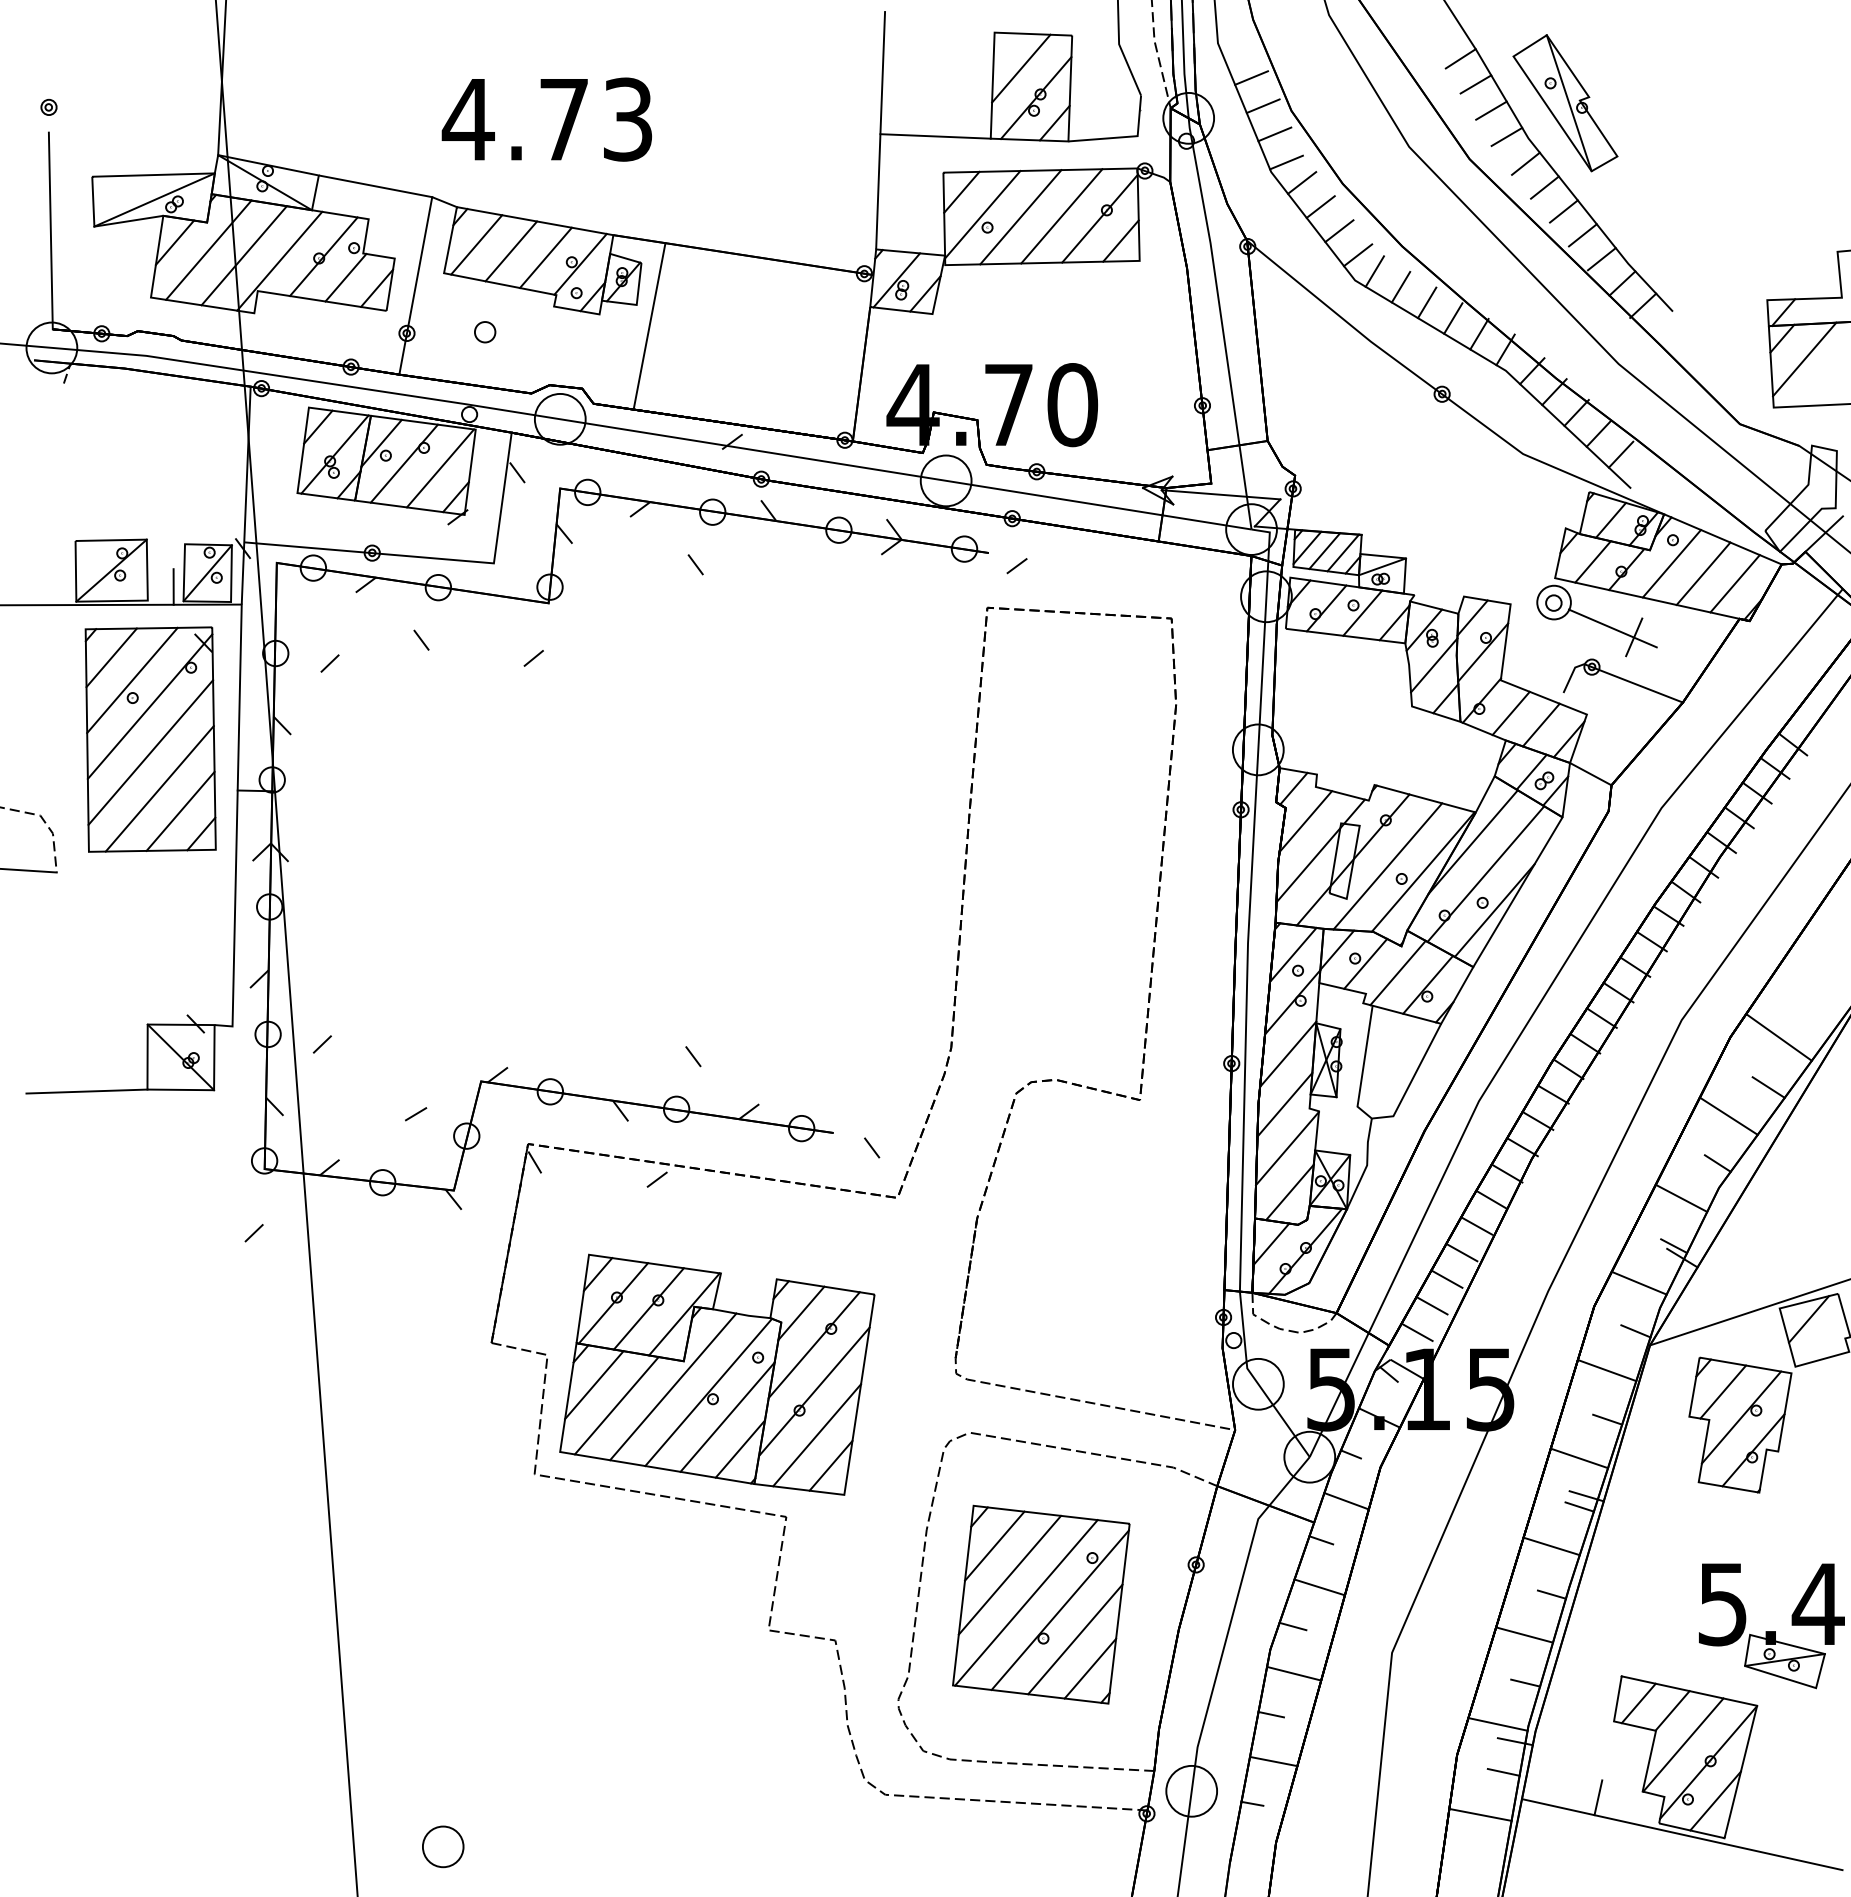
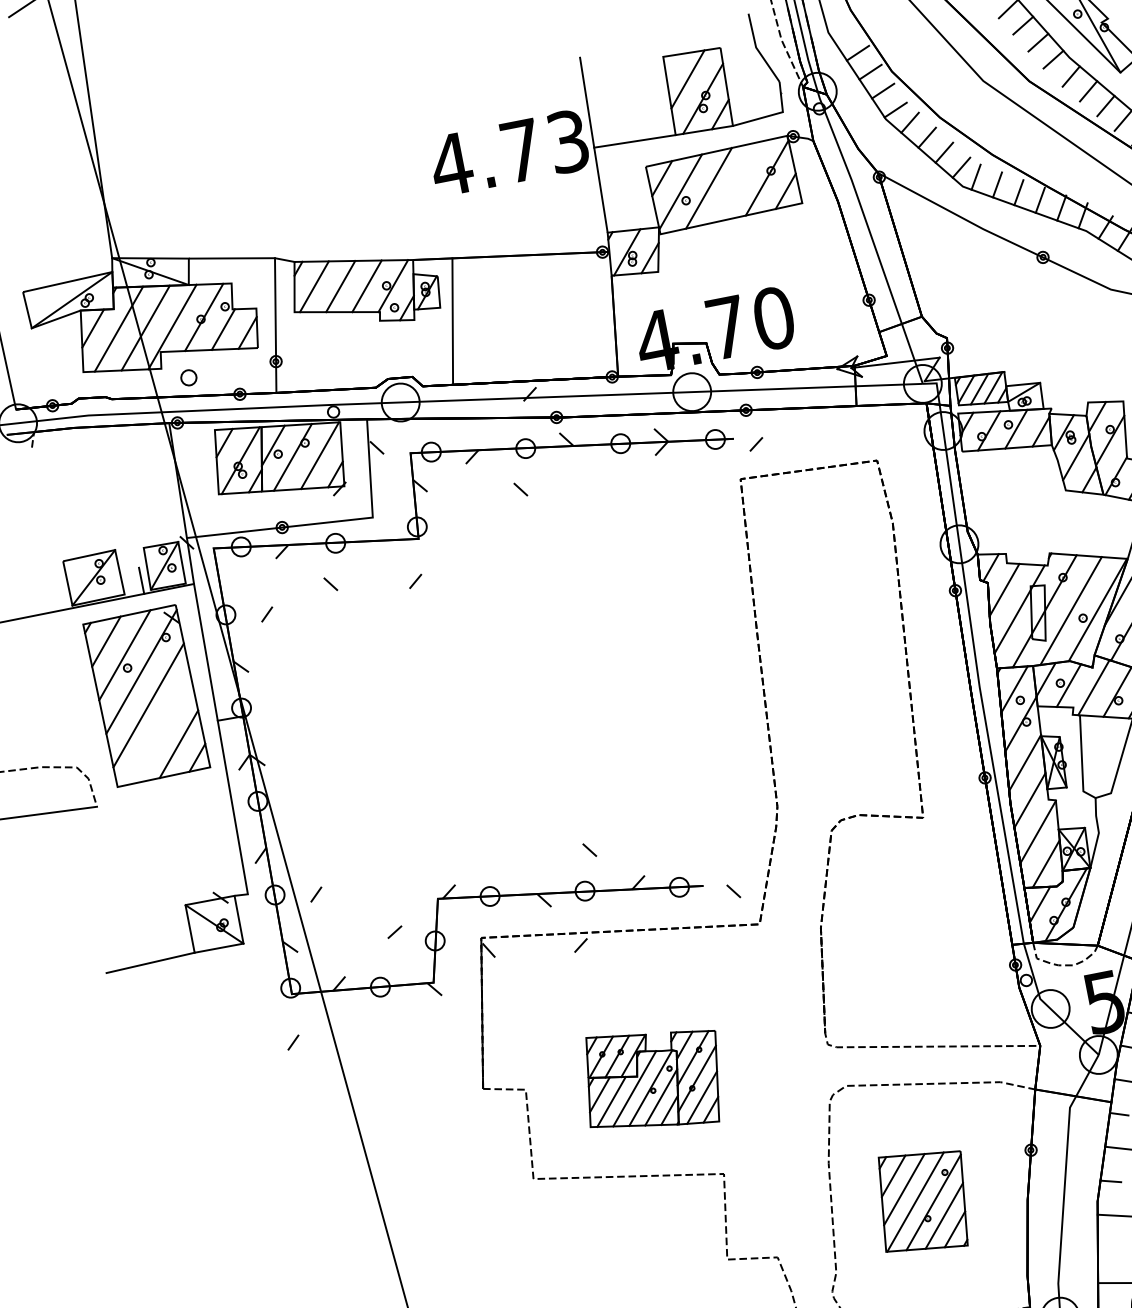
text: (546, 119) -> (508, 153), moved
line: (1061, 216) -> (738, 181), removed
part: (485, 332) -> (189, 377), moved
line: (159, 788) -> (160, 730), removed
part: (717, 1374) -> (653, 1079), size x0.6
part: (1041, 1604) -> (923, 1201), size x0.7
line: (1271, 1714) -> (1107, 1248), removed

